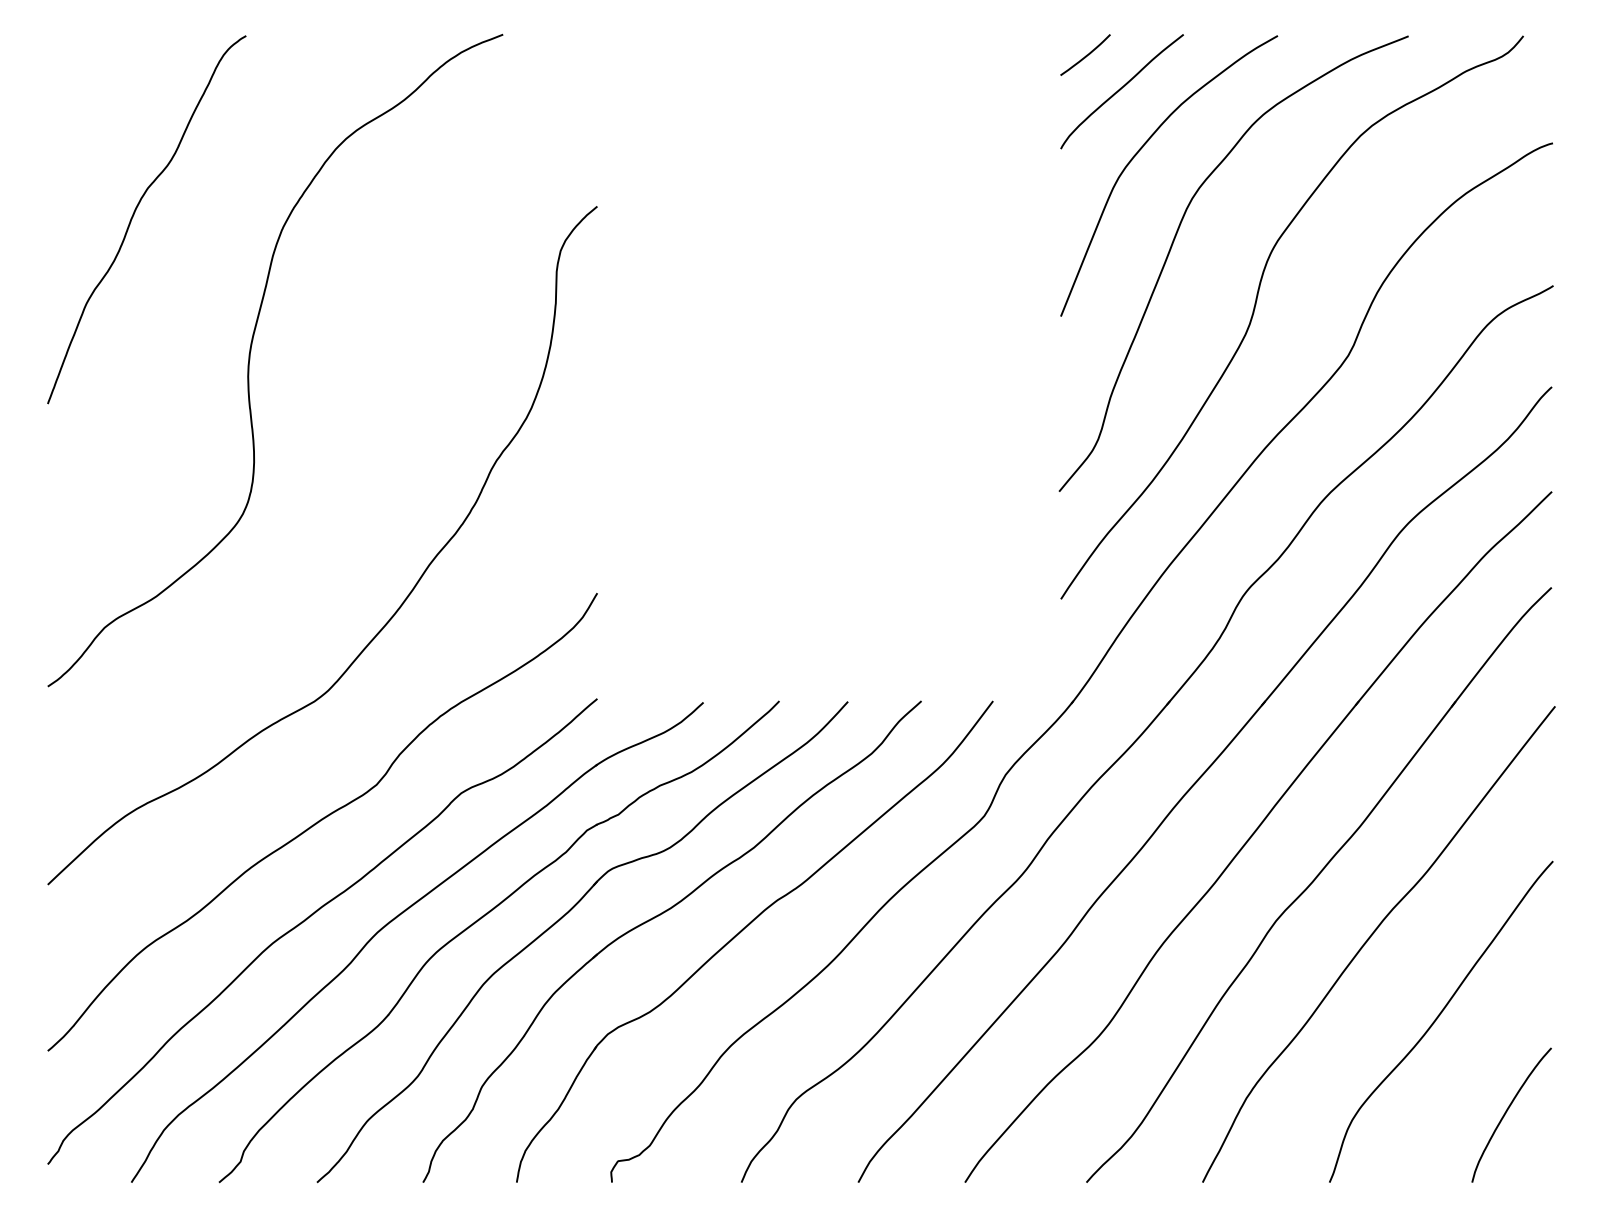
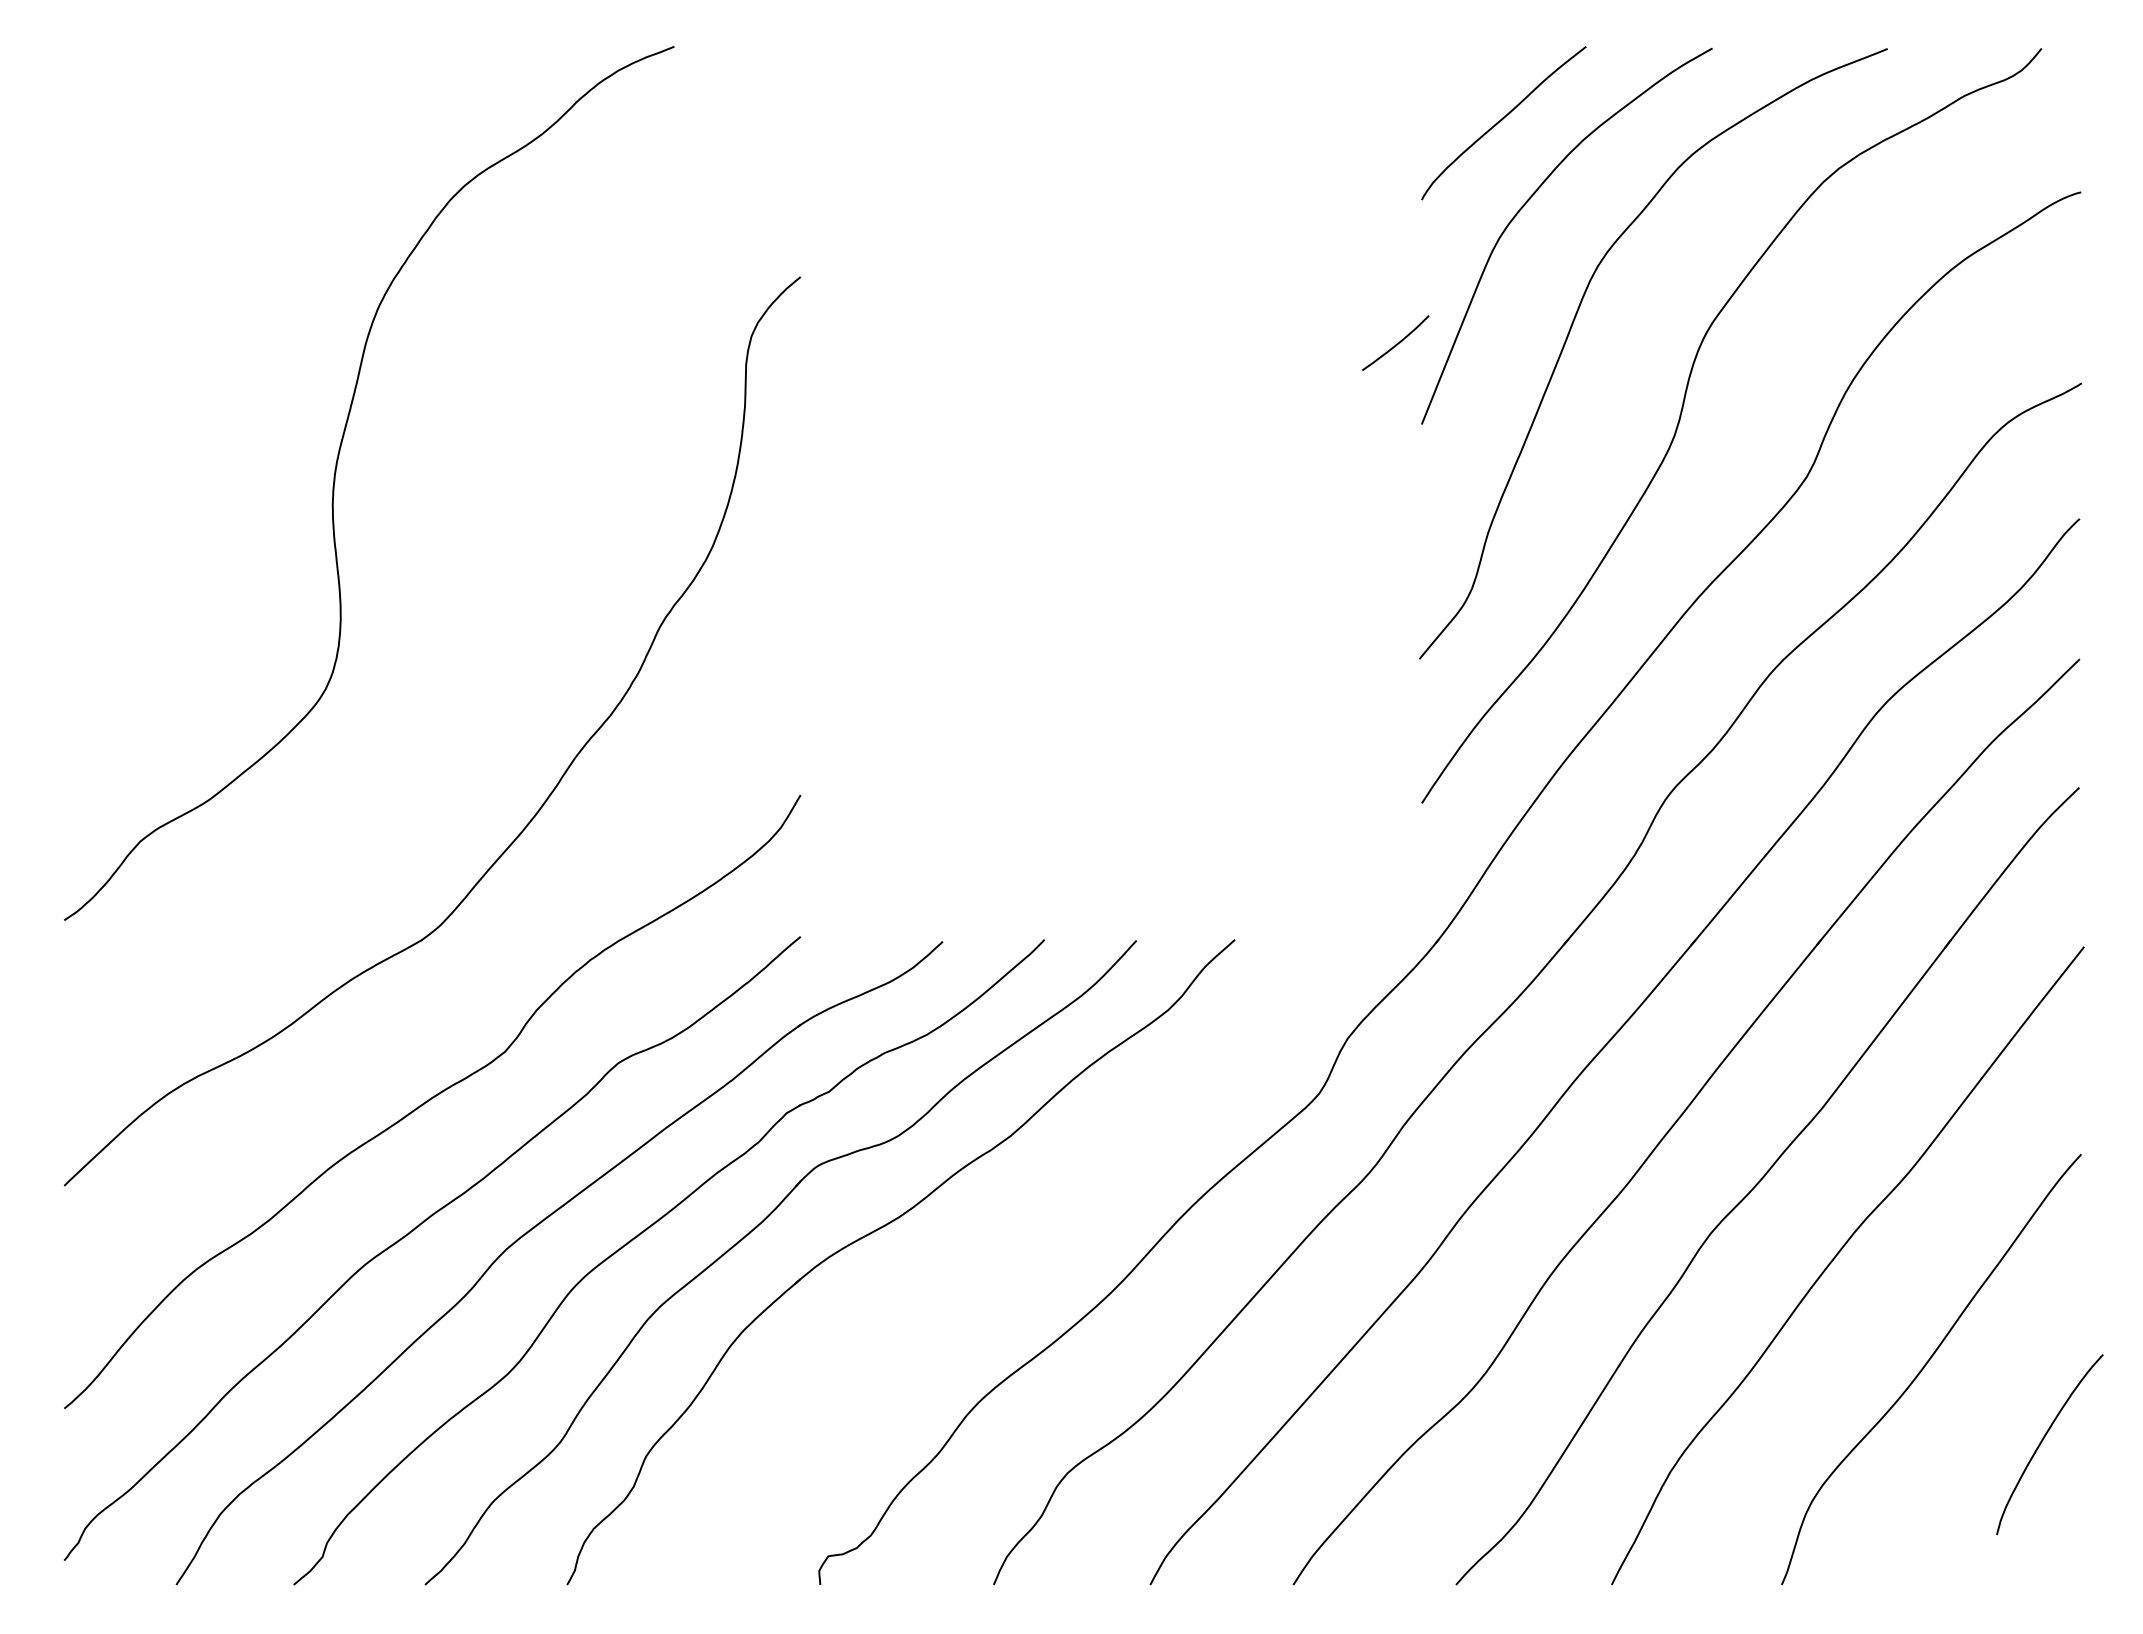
curve: (1086, 55) -> (1396, 343), moved
curve: (134, 214) -> (180, 287), removed
part: (743, 930) -> (996, 1246), removed
curve: (1506, 1112) -> (2043, 1440), moved

